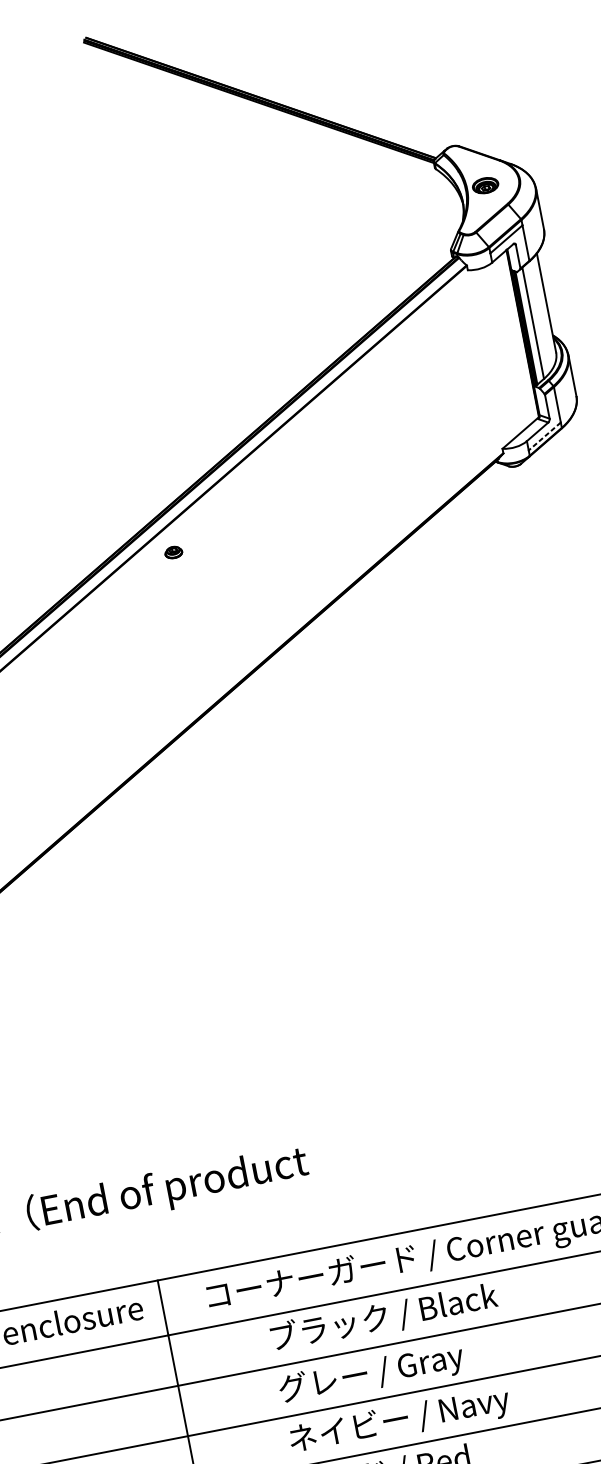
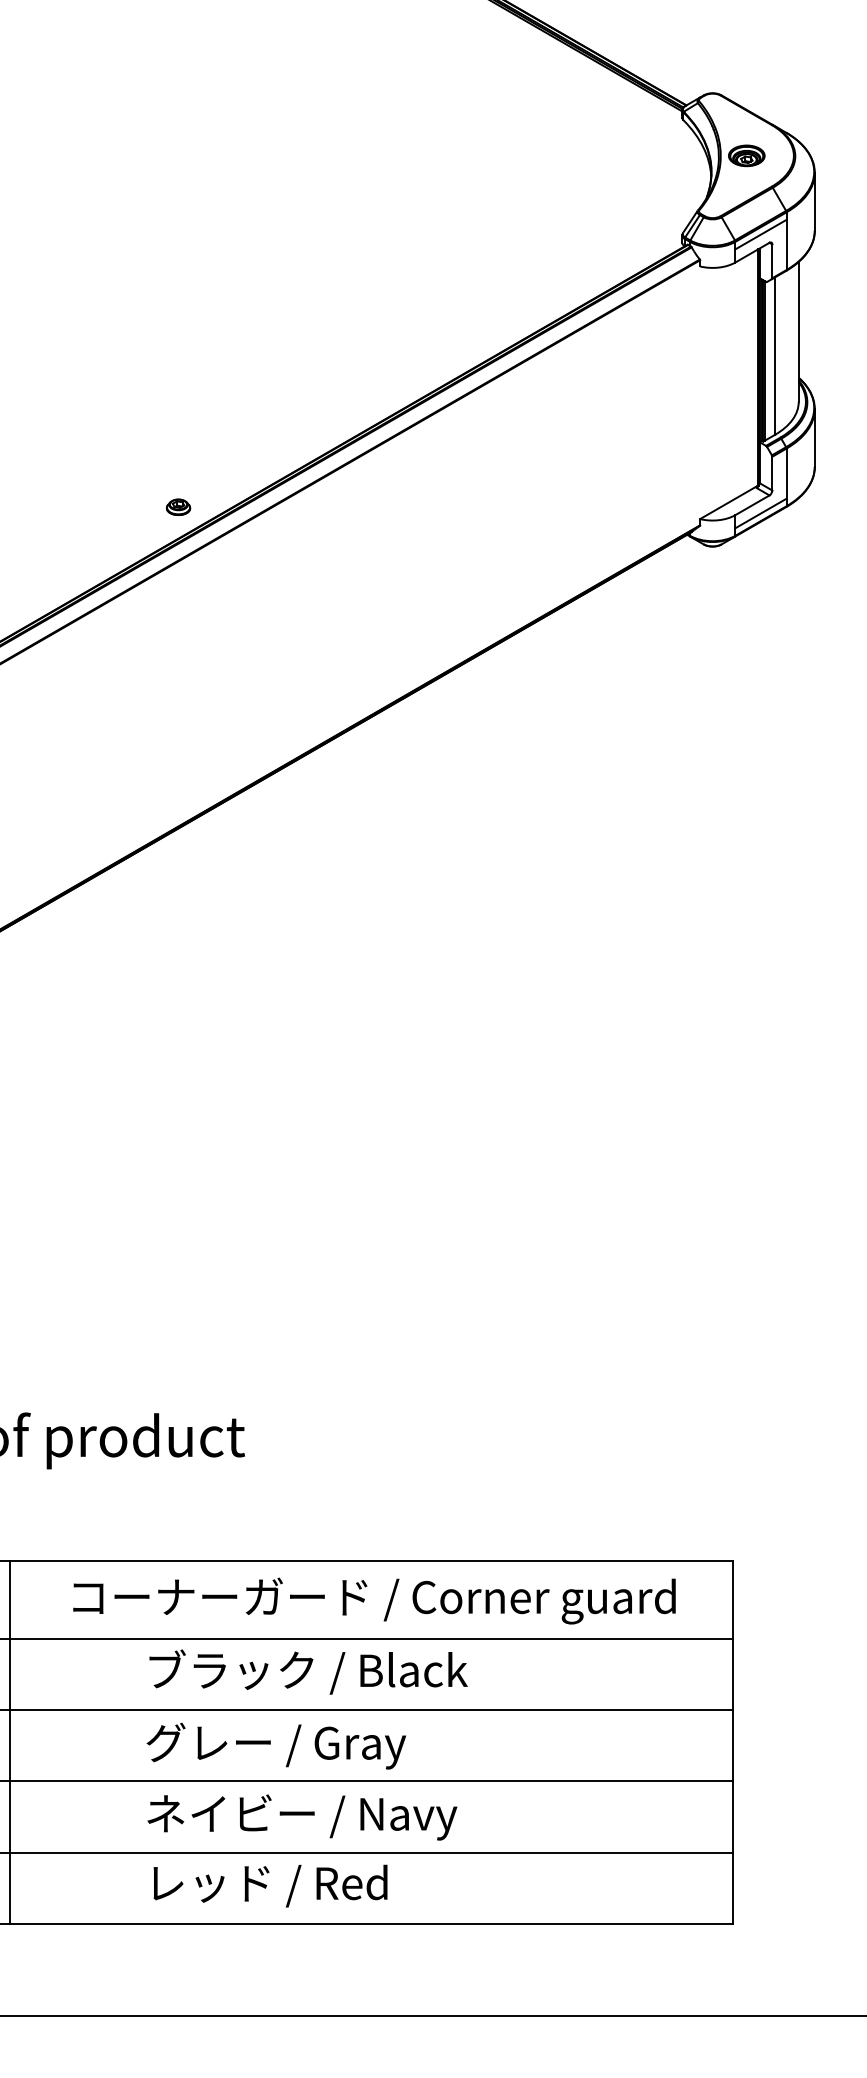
line: (544, 436) -> (760, 513), dashed -> solid
part: (173, 551) -> (178, 506), moved

